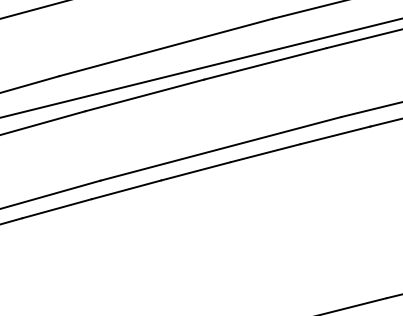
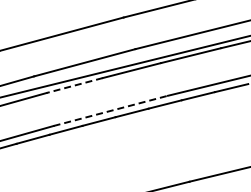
line: (144, 95) -> (74, 85), solid -> dashed
line: (222, 148) -> (111, 110), solid -> dashed

